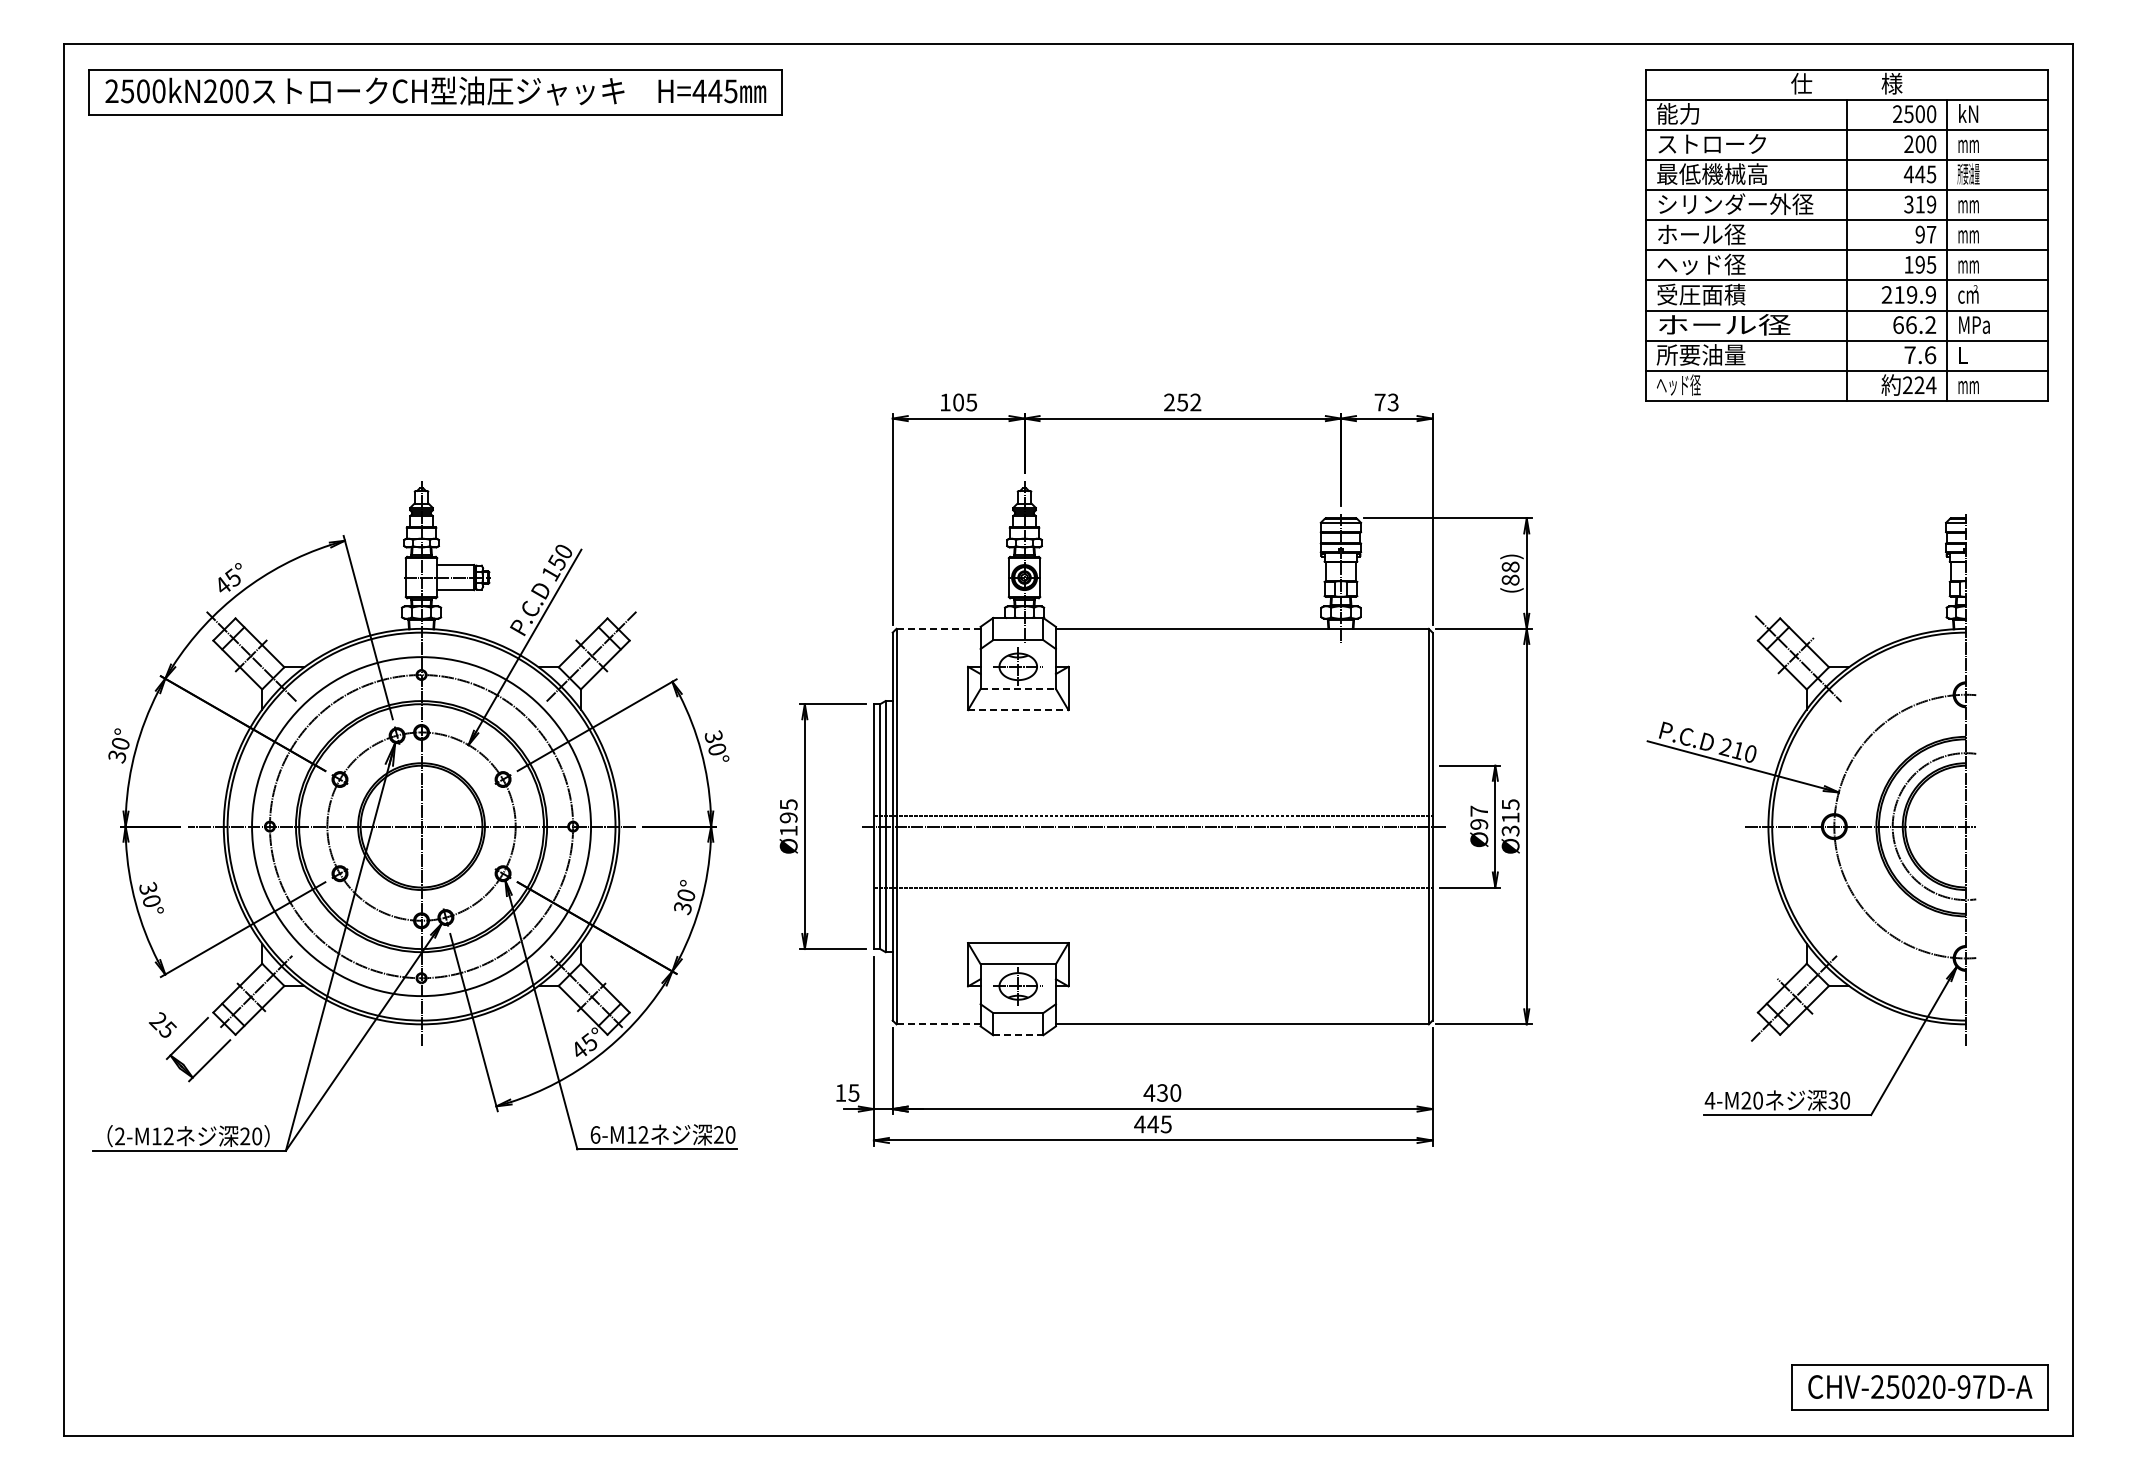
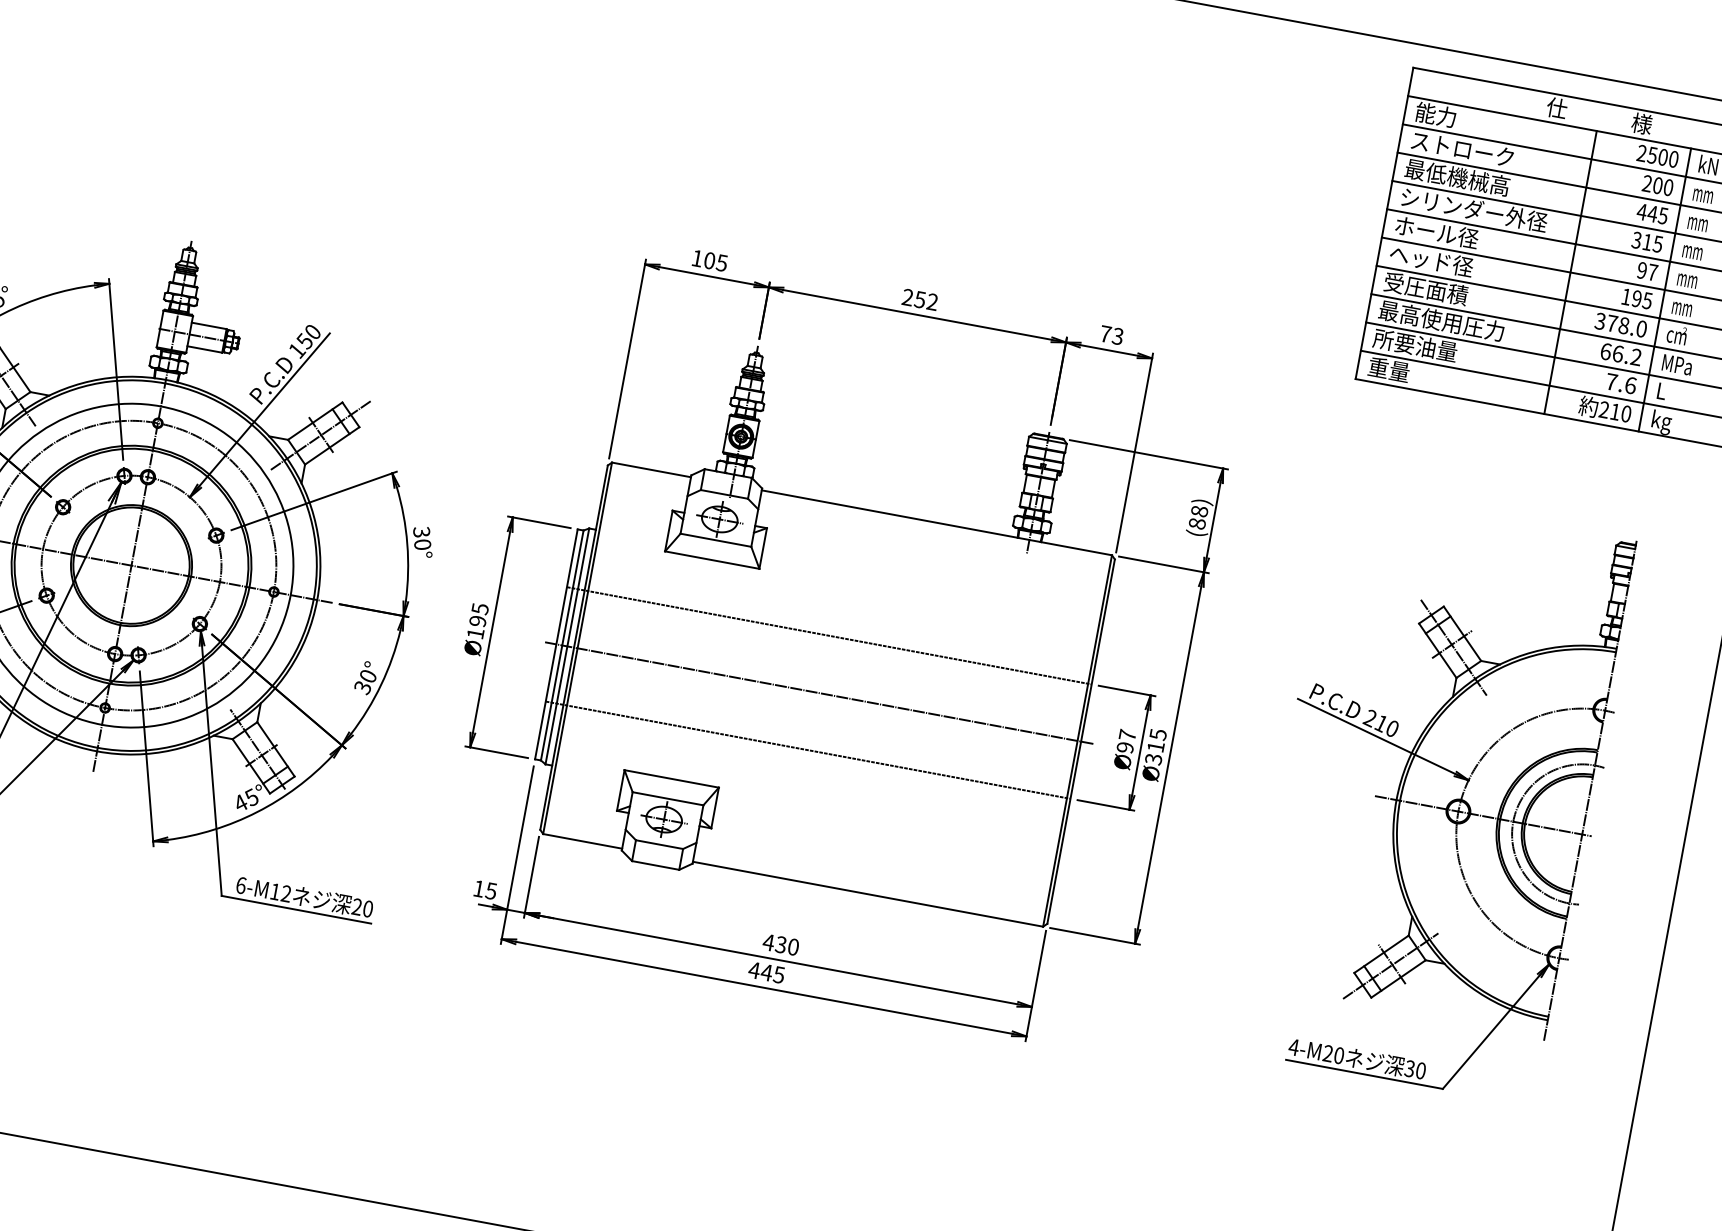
text: (1968, 173) -> (1698, 221), 所要油量 -> mm
text: (1931, 204) -> (1657, 244), 319 -> 315
text: (1908, 294) -> (1620, 324), 219.9 -> 378.0
text: (1723, 324) -> (1441, 320), ホール径 -> 最高使用圧力
text: (1678, 384) -> (1389, 369), ヘッド径 -> 重量
text: (1925, 385) -> (1620, 413), 224 -> 210
text: (1968, 387) -> (1660, 422), mm -> kg
line: (939, 628) -> (652, 469), dashed -> solid
line: (1018, 689) -> (716, 540), dashed -> solid
line: (1018, 710) -> (712, 560), dashed -> solid
line: (1152, 815) -> (828, 635), moved
line: (939, 1024) -> (583, 841), dashed -> solid
line: (1018, 1035) -> (655, 865), dashed -> solid

